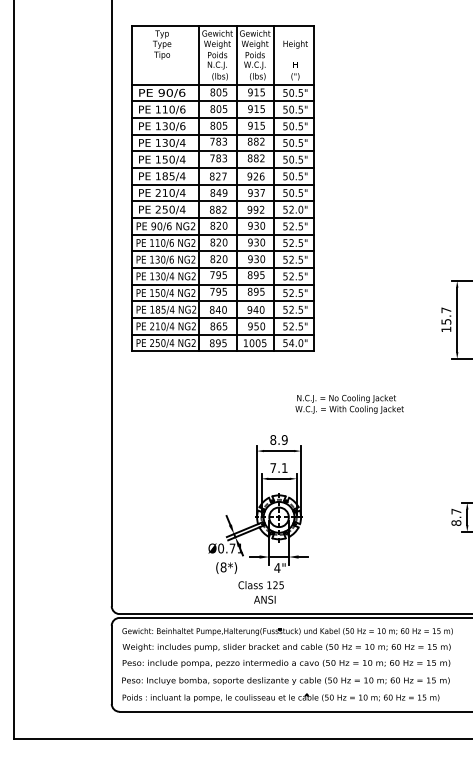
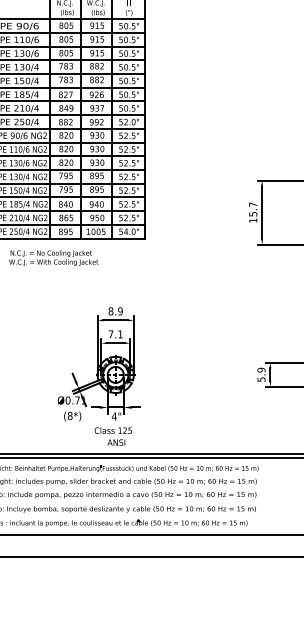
text: (349, 403) -> (53, 257), moved
text: (456, 516) -> (261, 374), 8.7 -> 5.9
text: (260, 592) -> (112, 436), moved

